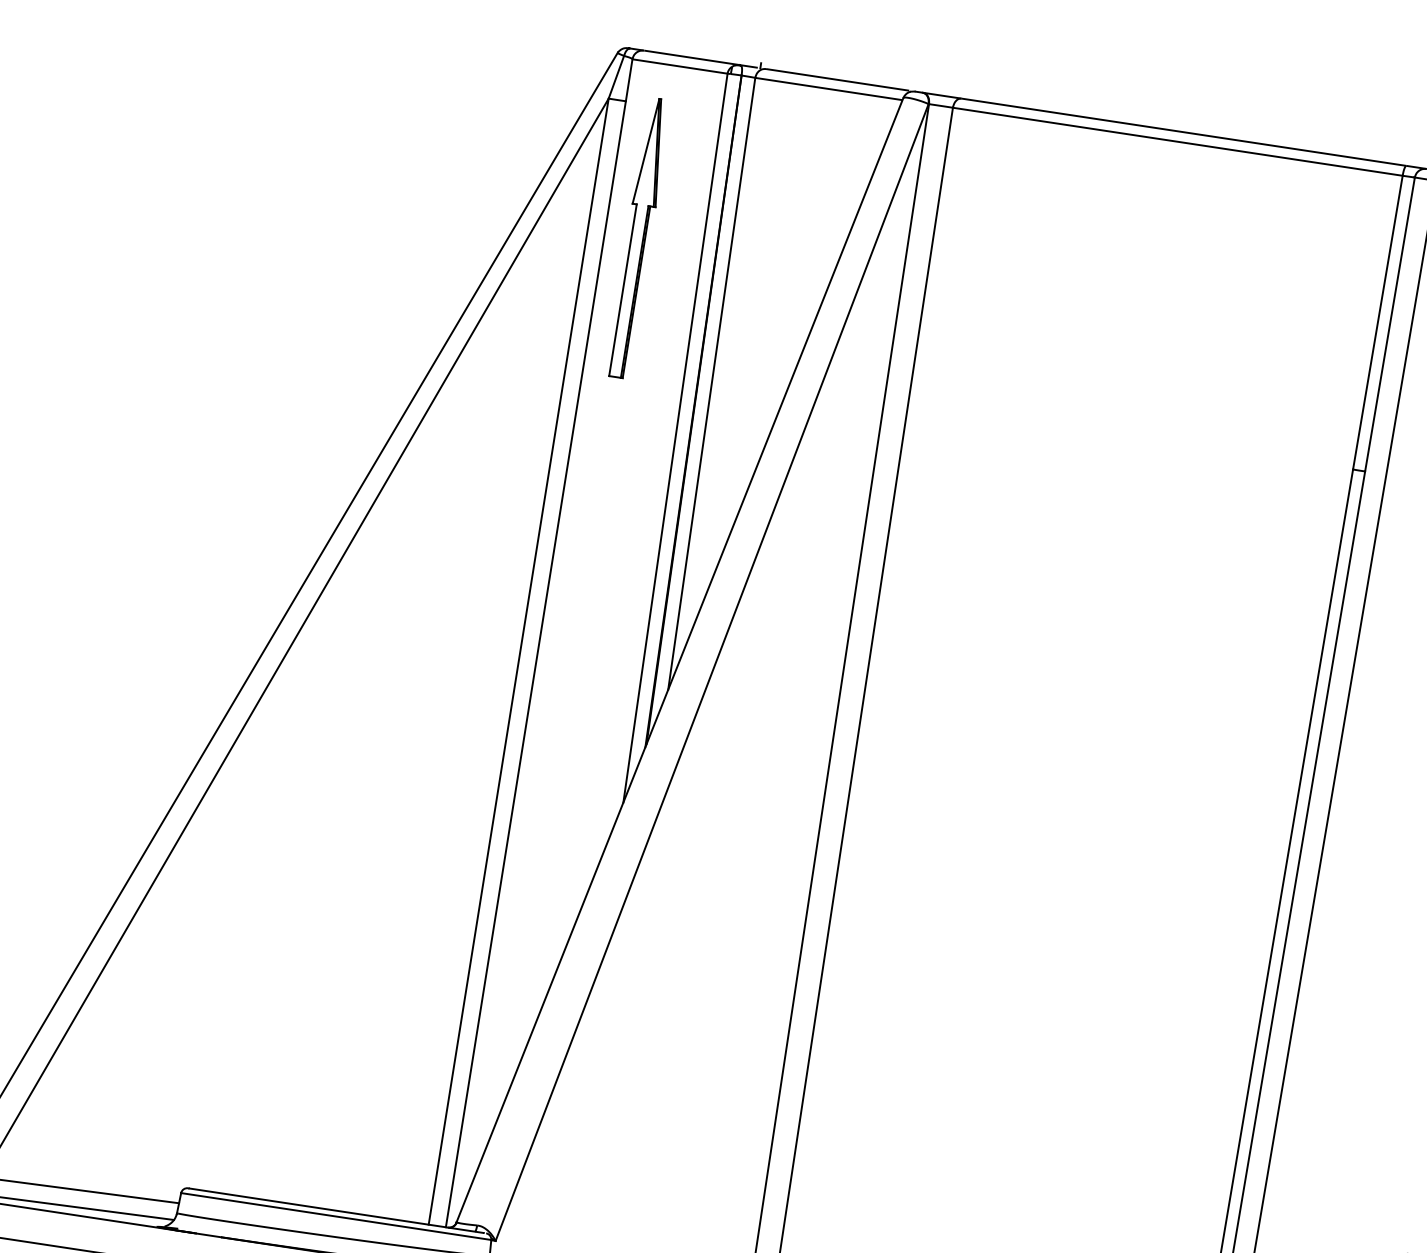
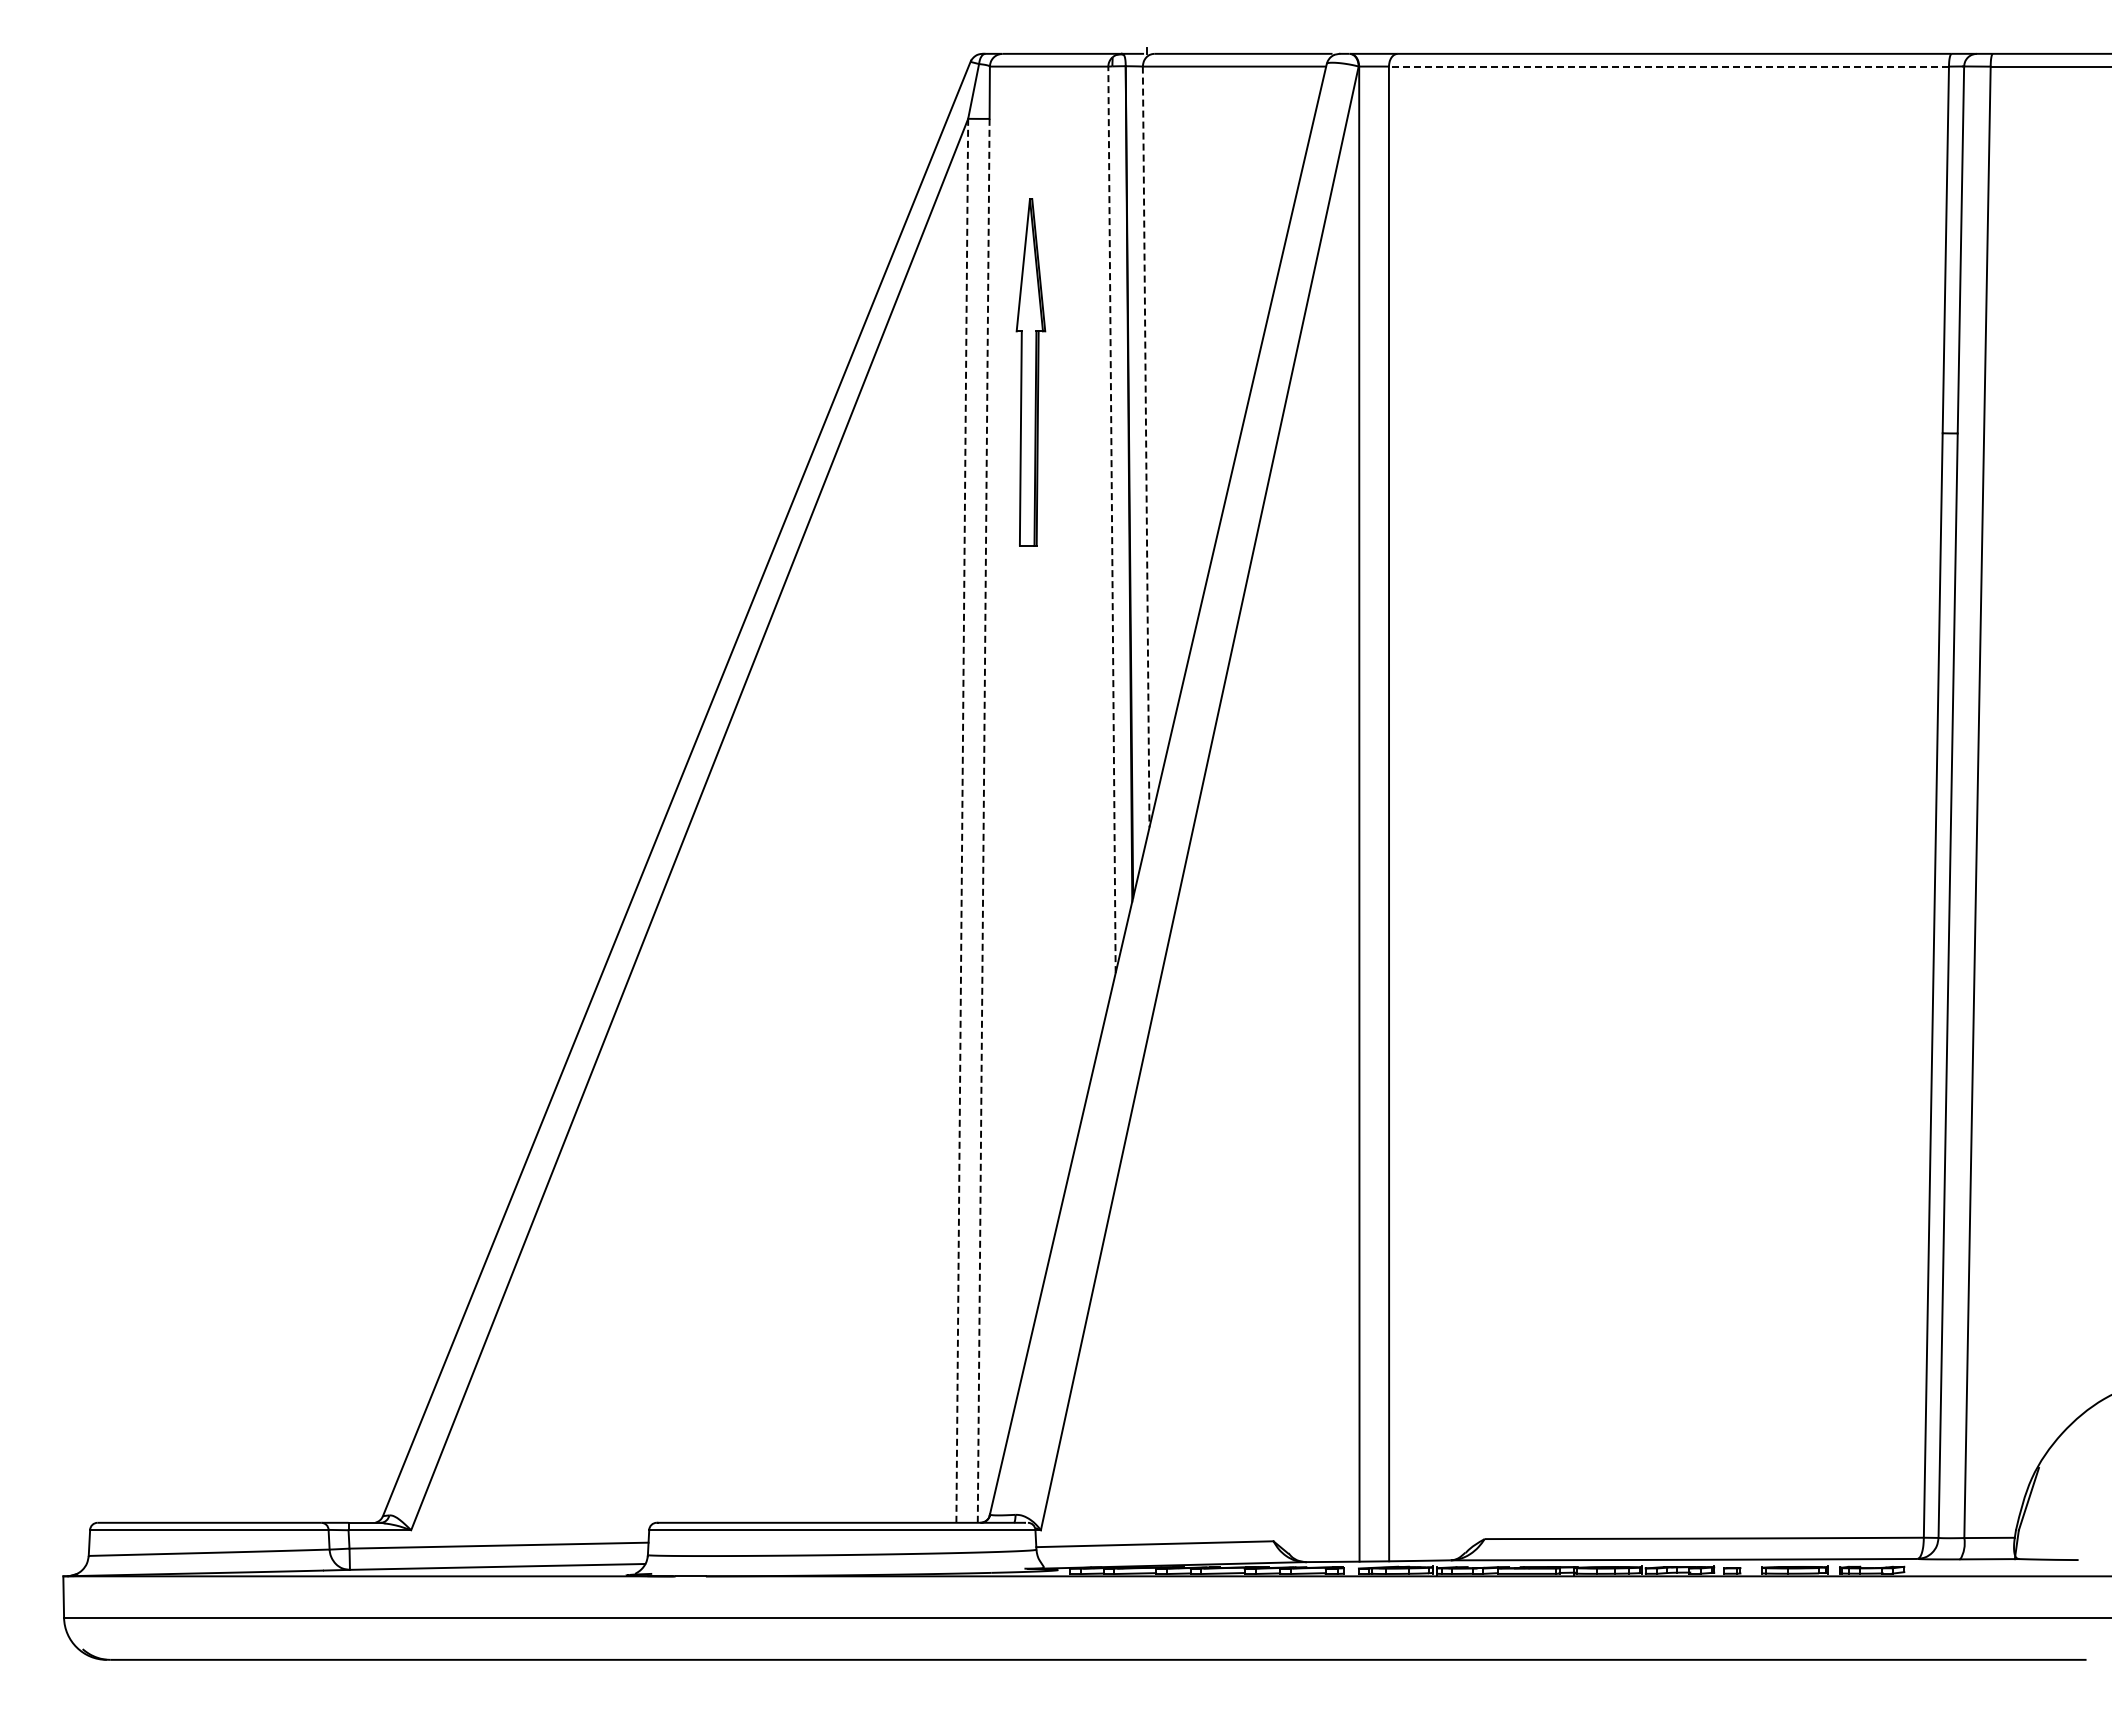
line: (1177, 141) -> (1668, 66), solid -> dashed
part: (638, 238) -> (1030, 372), moved
line: (711, 384) -> (1146, 447), solid -> dashed
line: (675, 437) -> (1112, 519), solid -> dashed
line: (518, 662) -> (962, 821), solid -> dashed
line: (535, 664) -> (983, 821), solid -> dashed

